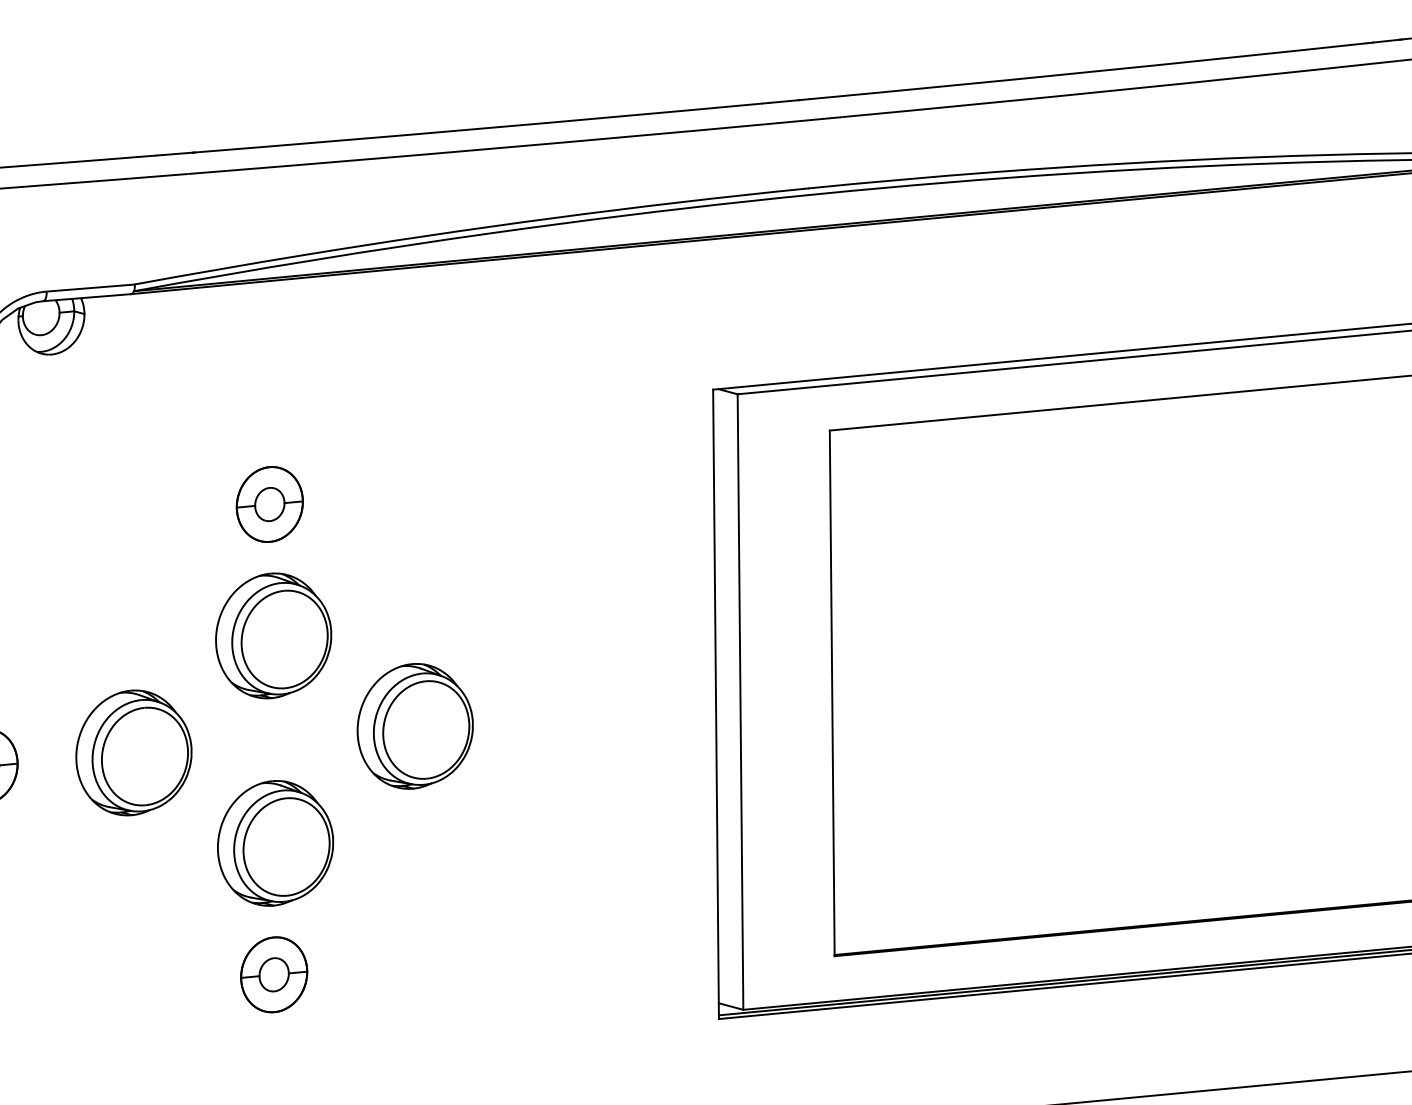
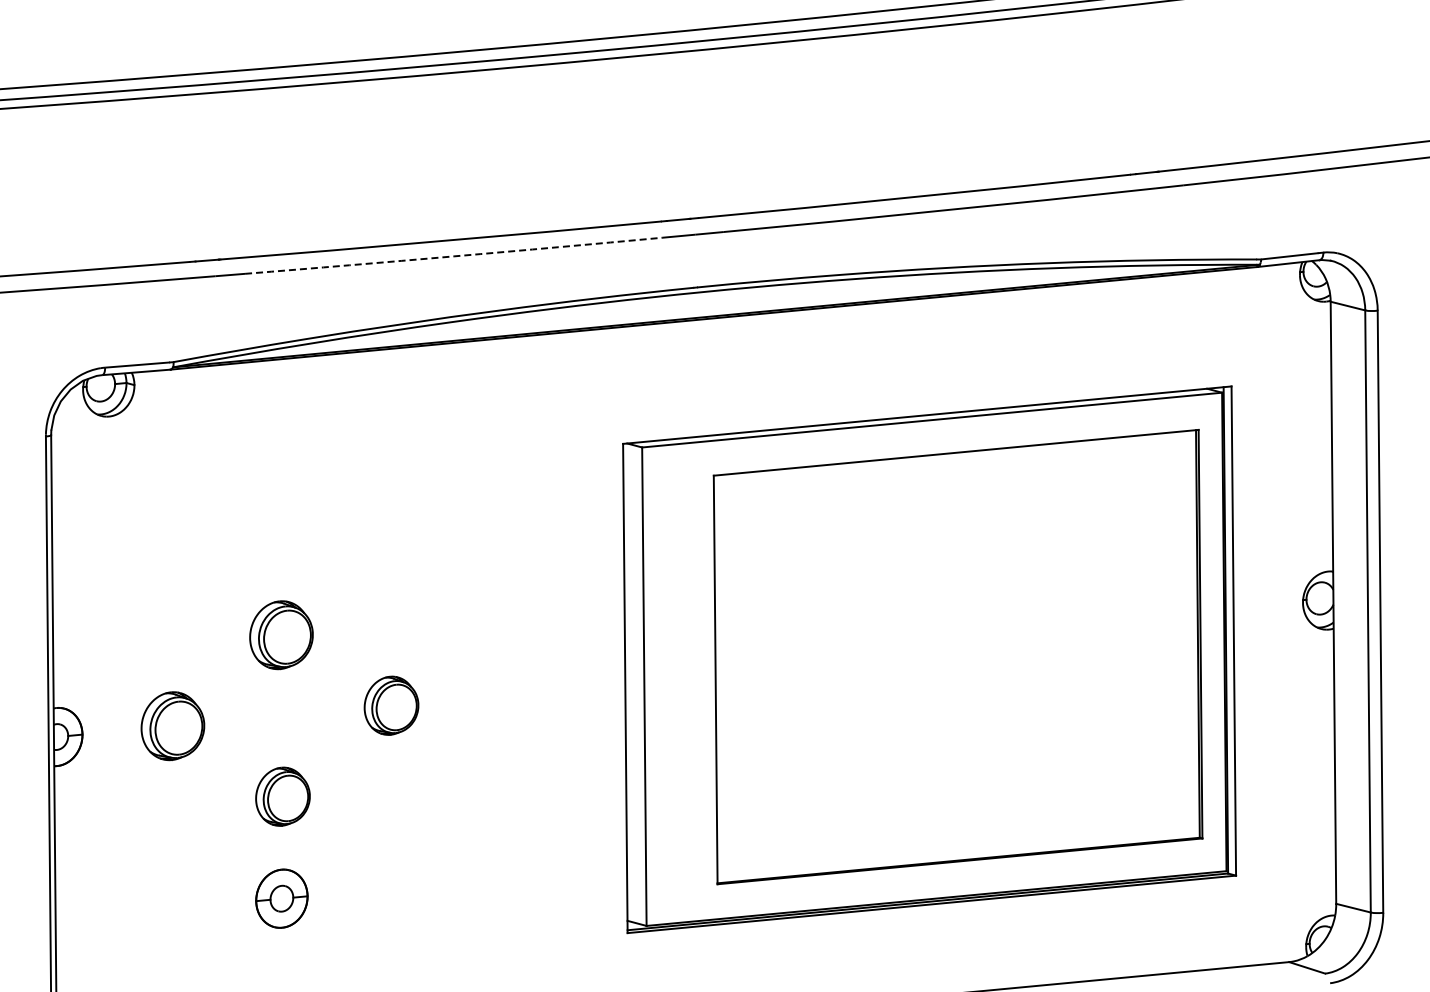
arc: (496, 148) -> (454, 256), solid -> dashed
part: (269, 504) -> (278, 533), removed
part: (273, 634) -> (281, 634), size x0.7
part: (415, 726) -> (391, 705), size x0.6
part: (133, 751) -> (172, 725), size x0.7
part: (274, 843) -> (282, 796), size x0.6

